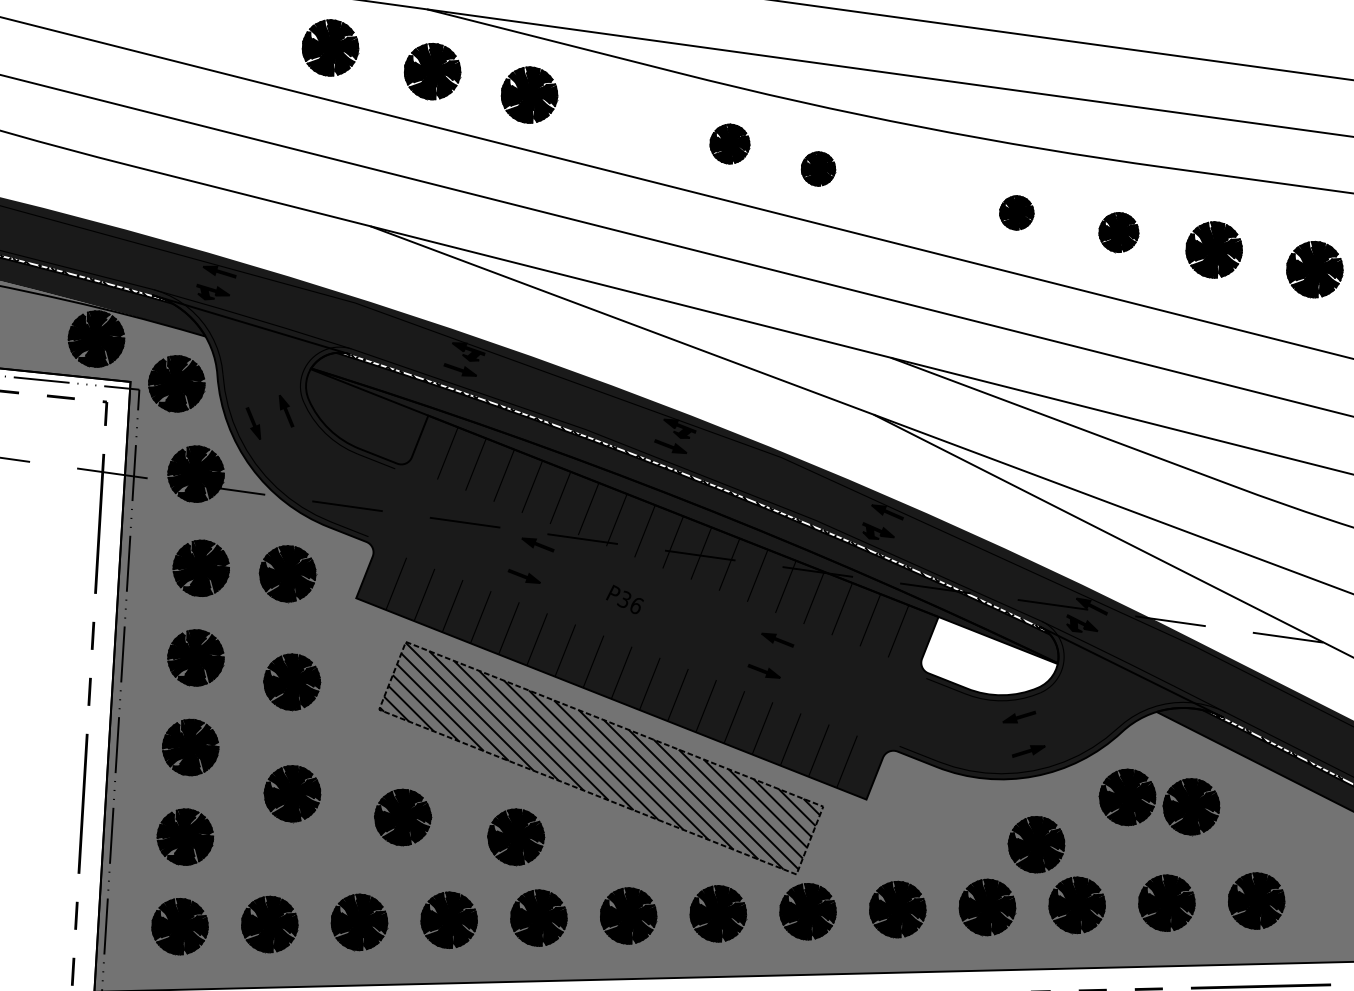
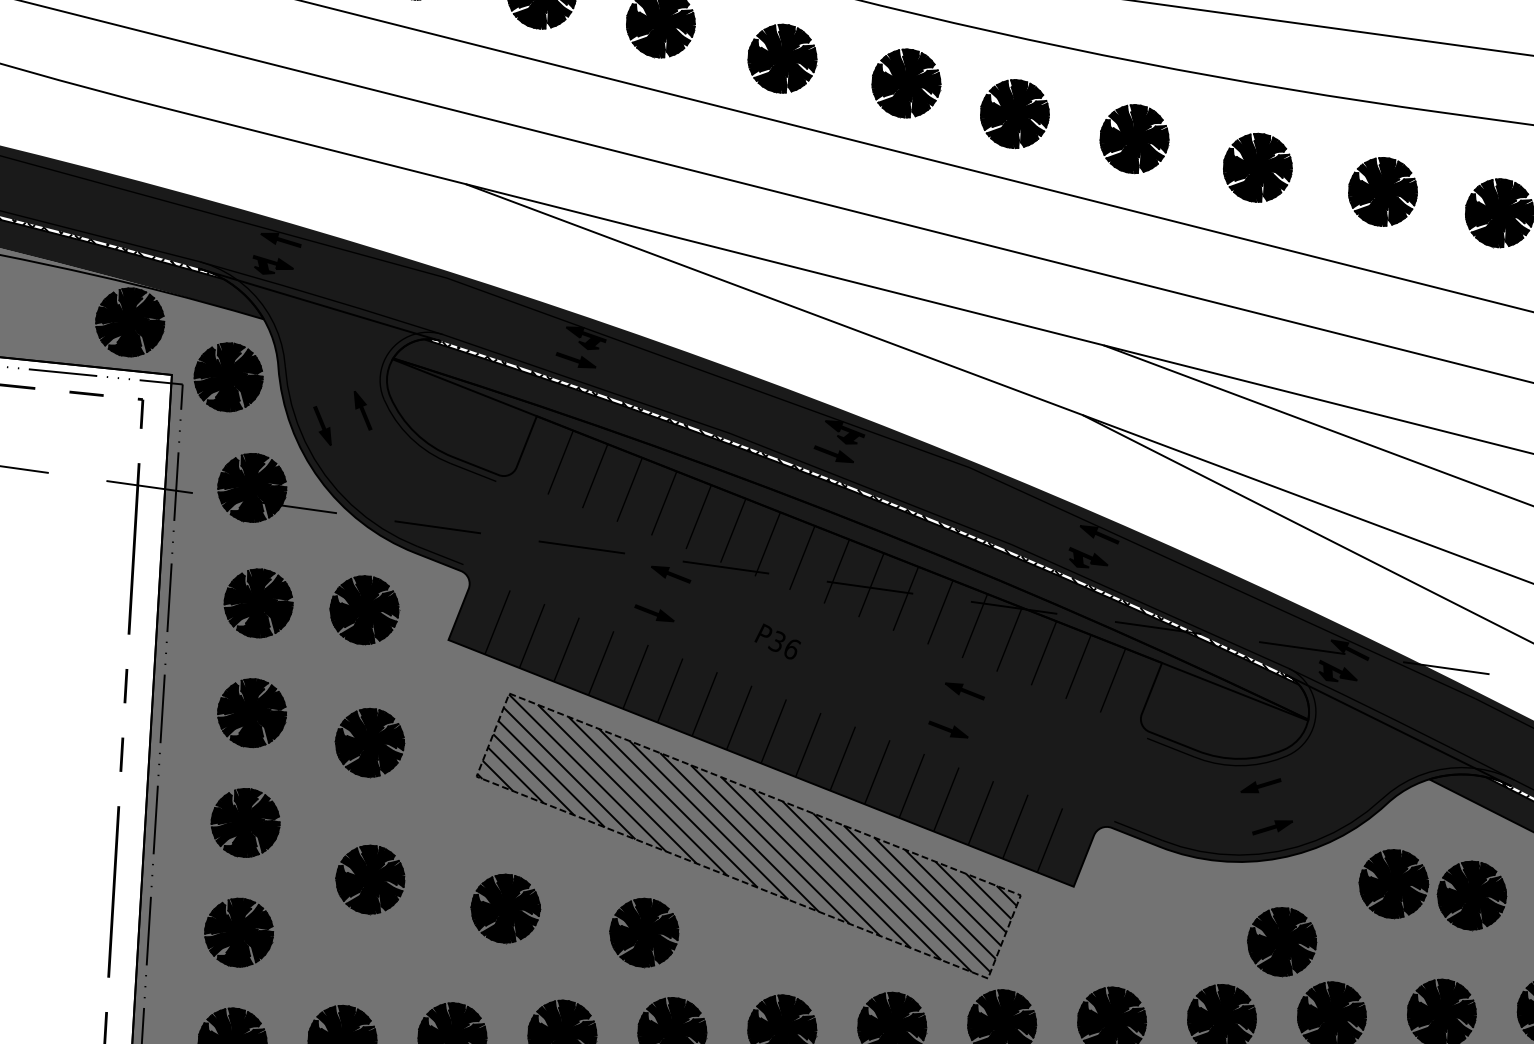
part: (628, 123) -> (782, 58), added
part: (729, 143) -> (905, 82), size x1.43
part: (818, 168) -> (1014, 113), size x1.67
part: (915, 189) -> (1133, 139), added
part: (1016, 212) -> (1257, 167), size x1.67
part: (1118, 232) -> (1382, 191), size x1.43
fill: (989, 655) -> (1224, 710), added

